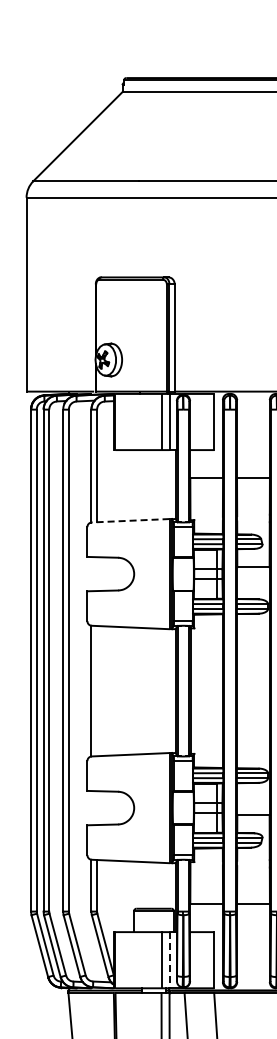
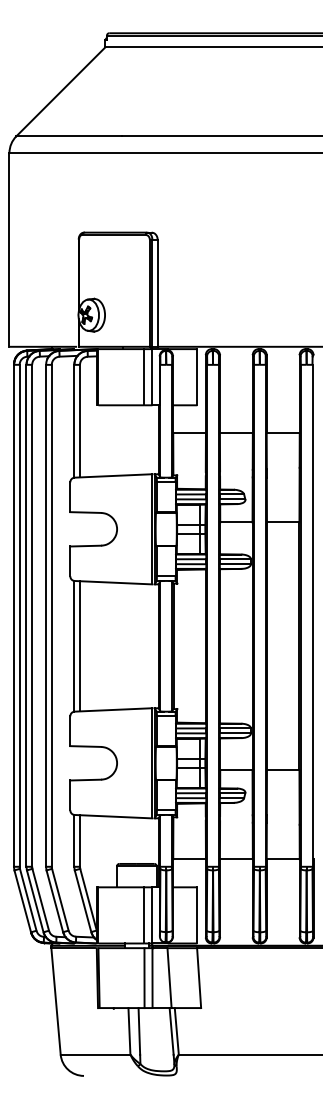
line: (130, 520) -> (113, 475), dashed -> solid
line: (96, 691) -> (79, 646), added
line: (169, 960) -> (152, 915), dashed -> solid

